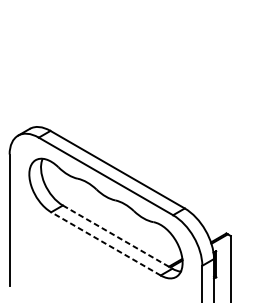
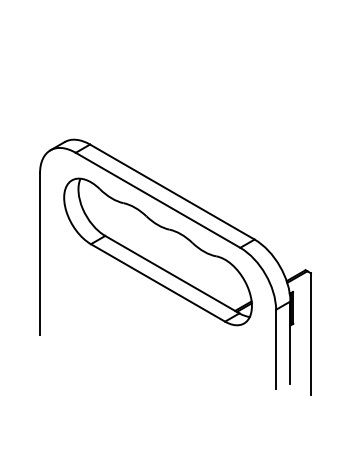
line: (117, 236) -> (172, 274), dashed -> solid
line: (105, 243) -> (157, 282), dashed -> solid

